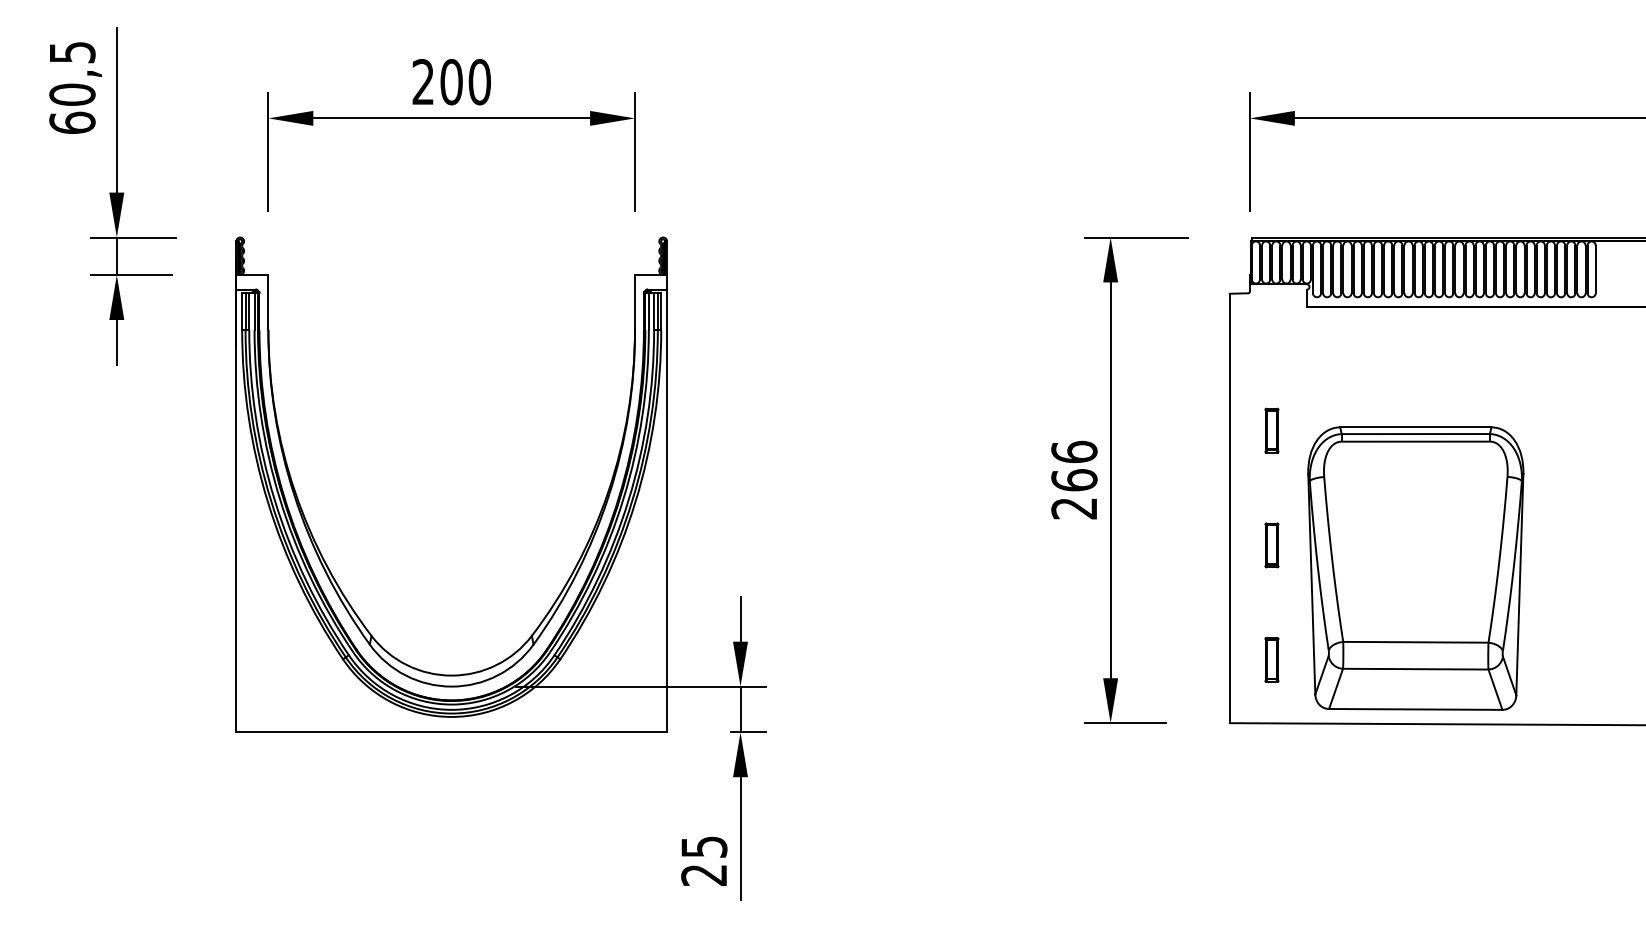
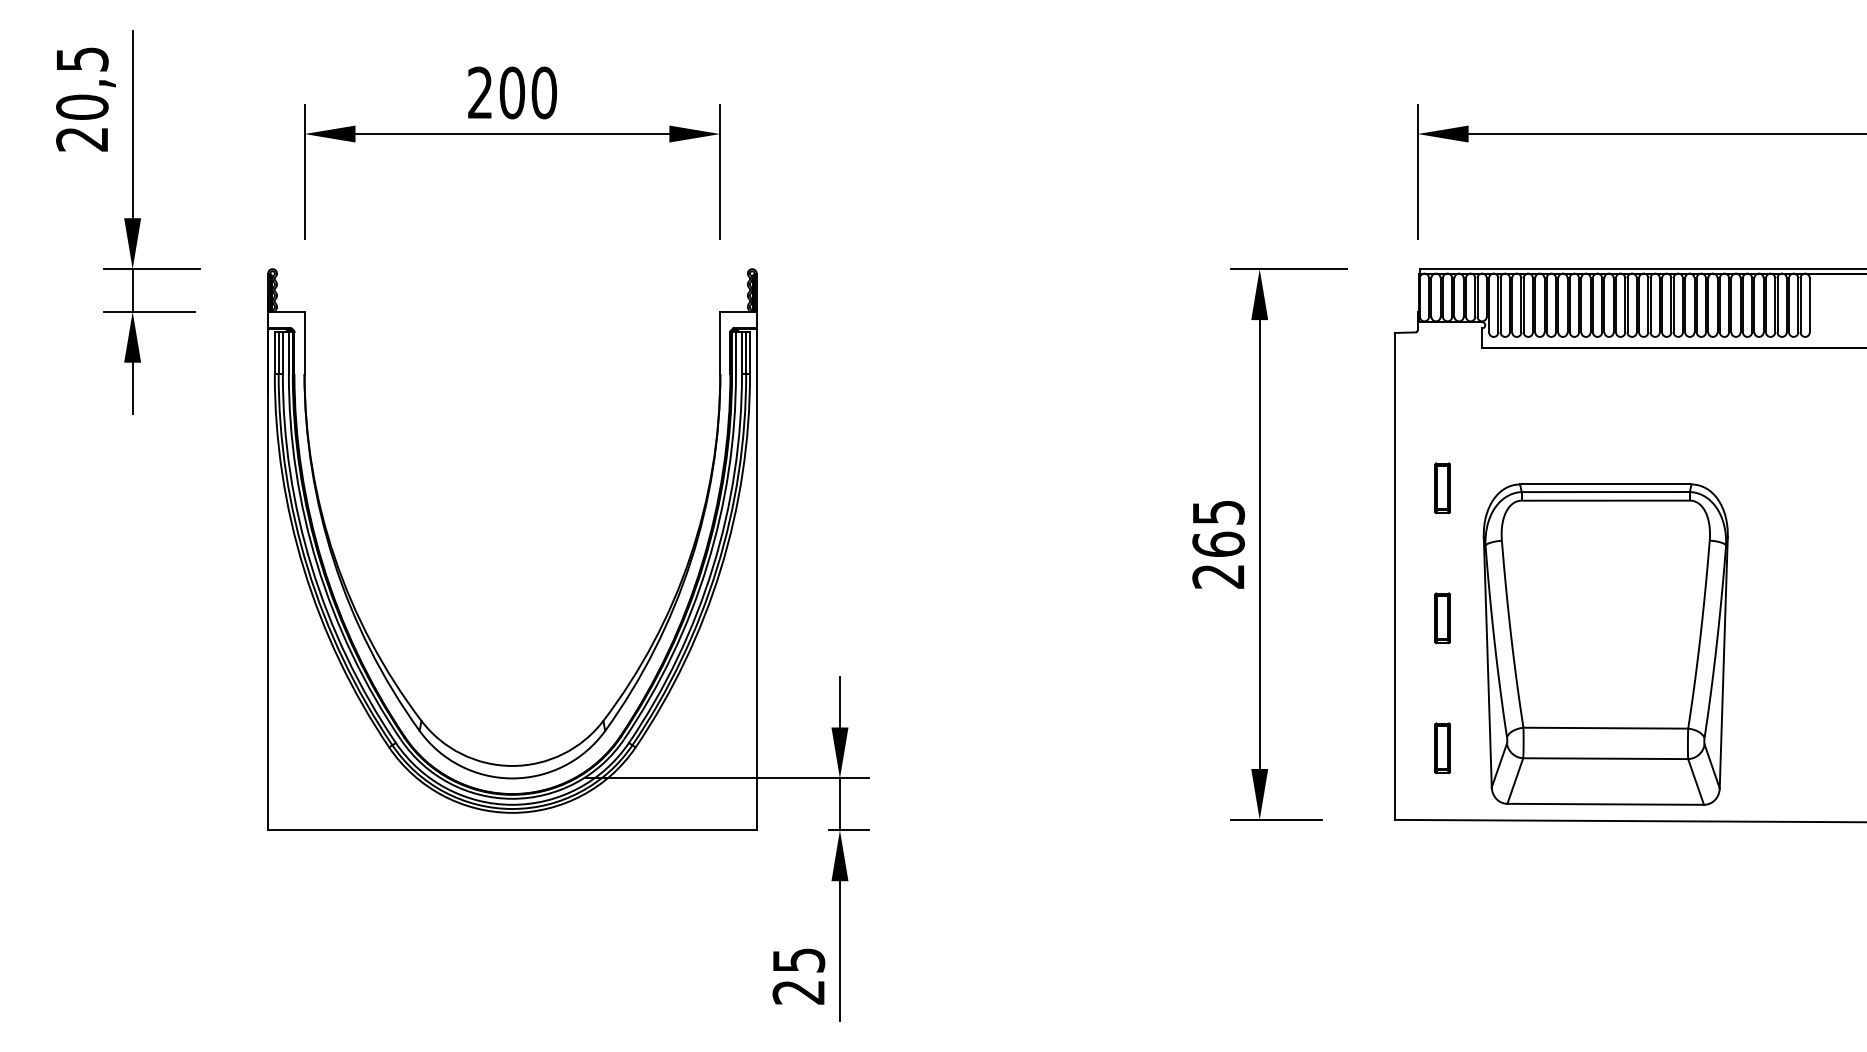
text: (72, 122) -> (82, 138), 60,5 -> 20,5
text: (1074, 451) -> (1218, 511), 266 -> 265

